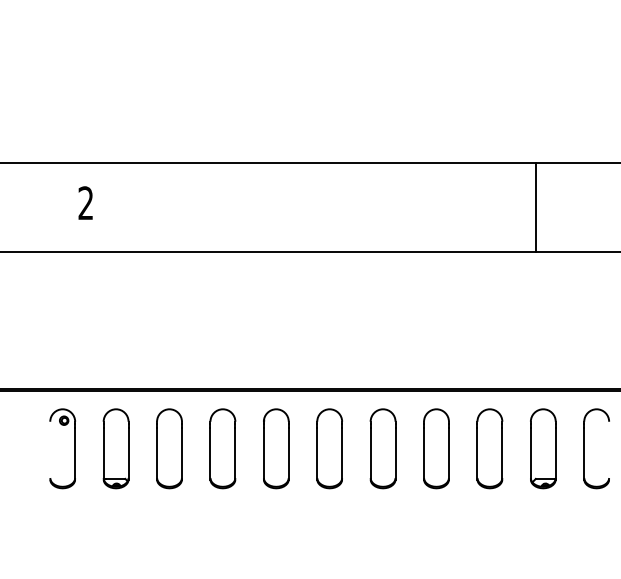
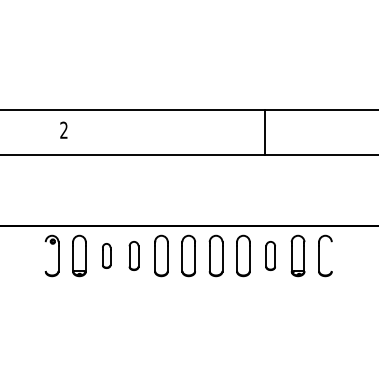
line: (536, 207) -> (265, 132), moved
part: (168, 447) -> (106, 255), size x0.6
part: (221, 447) -> (133, 255), size x0.7
part: (489, 447) -> (270, 255), size x0.7

